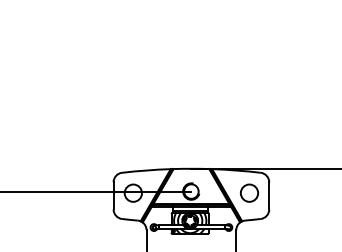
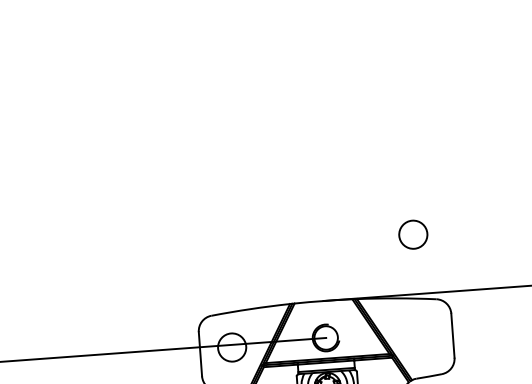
circle: (249, 192) -> (413, 233), moved

